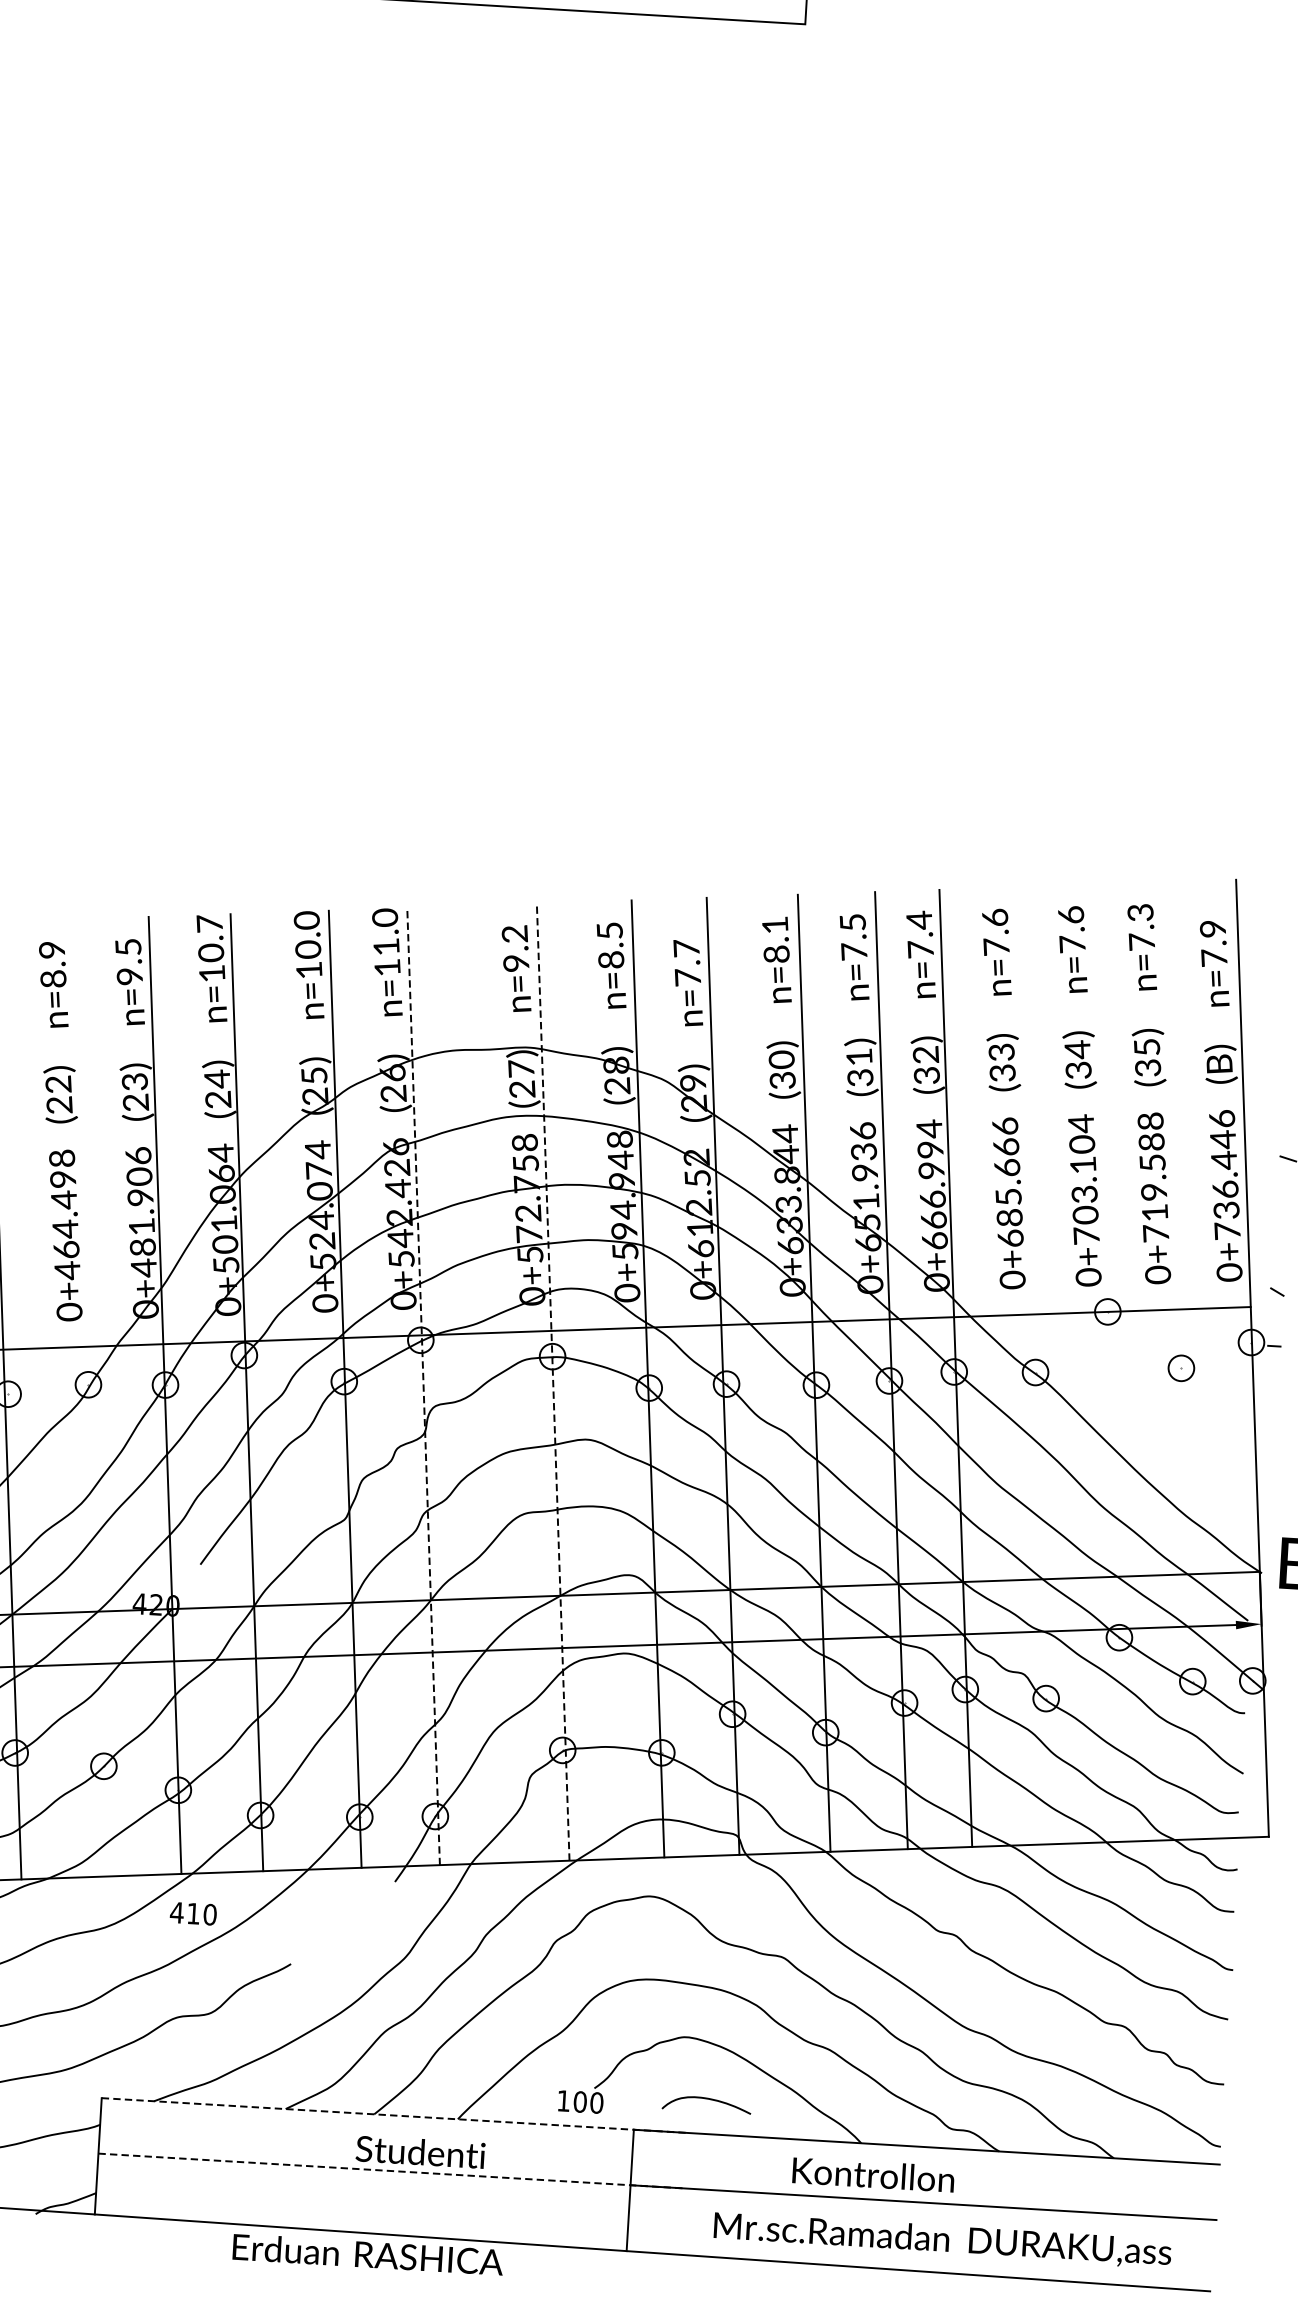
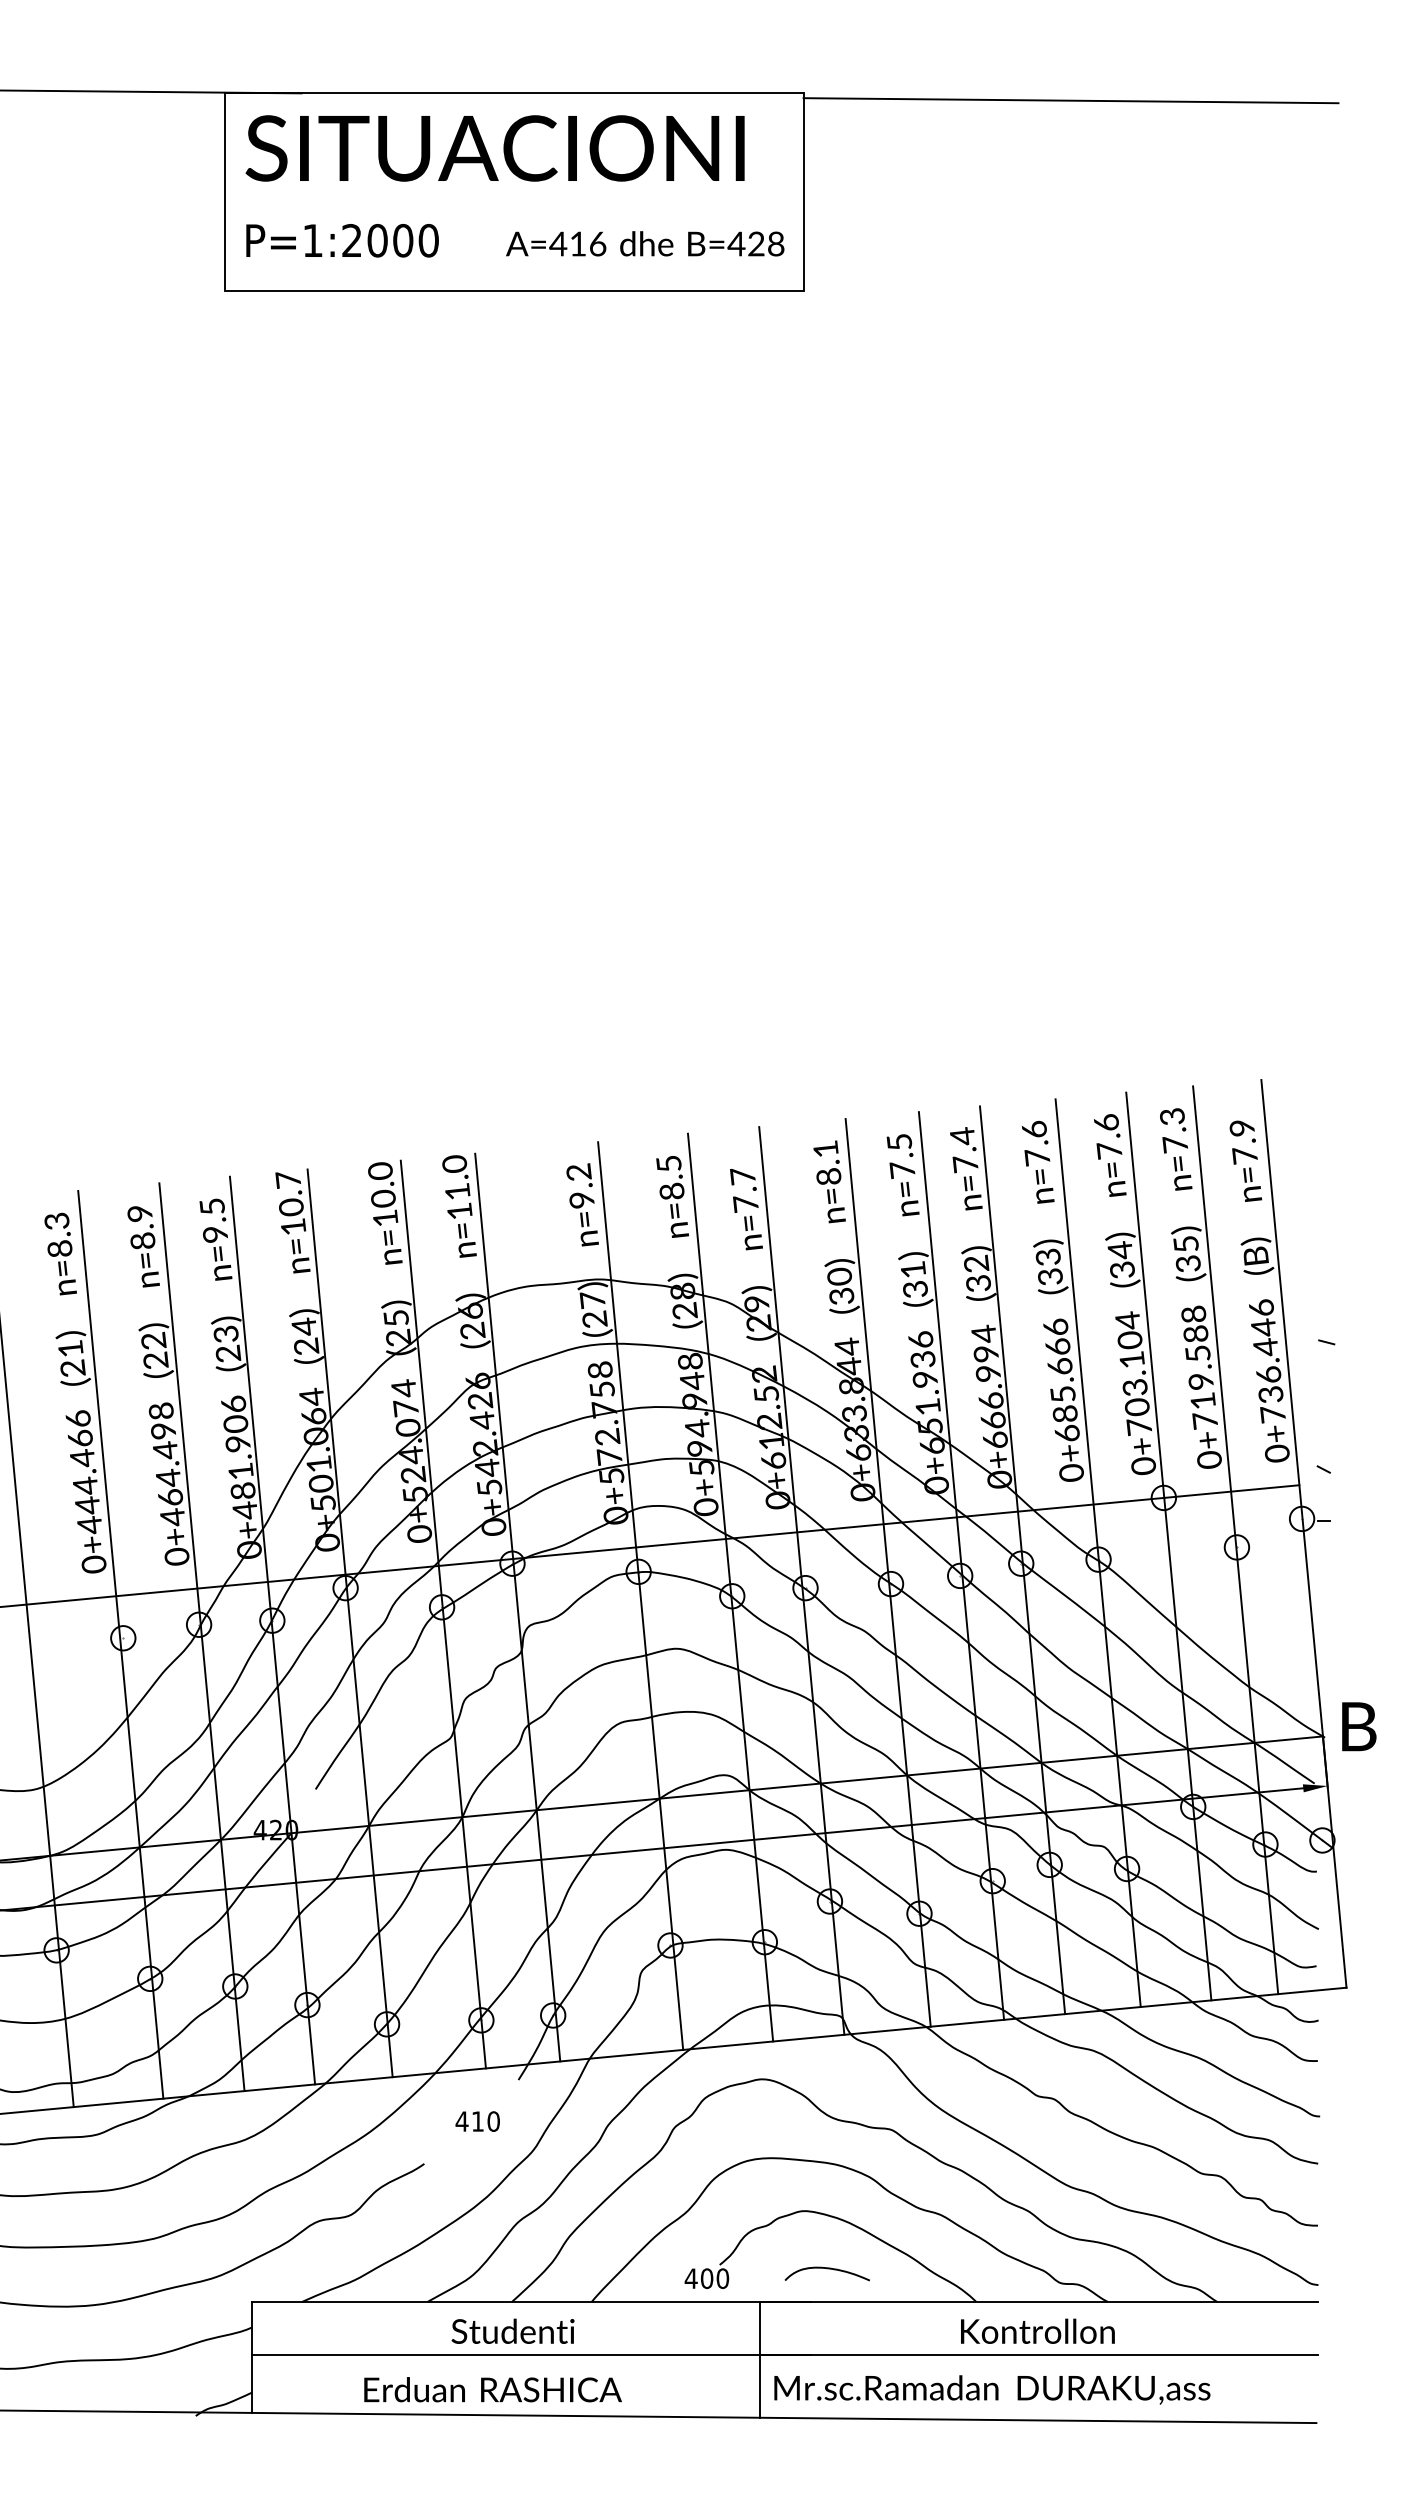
line: (1180, 1360) -> (1235, 1540), added
line: (1109, 1363) -> (1168, 1546), added
line: (1034, 1366) -> (1097, 1553), added
line: (553, 1382) -> (640, 1596), dashed -> solid
line: (423, 1386) -> (517, 1607), dashed -> solid
line: (90, 1398) -> (201, 1637), added
text: (193, 1913) -> (477, 2121), moved
text: (562, 2100) -> (690, 2278), 100 -> 400
line: (394, 2116) -> (531, 2302), dashed -> solid
text: (420, 2151) -> (512, 2330), moved
line: (391, 2170) -> (531, 2354), dashed -> solid
text: (873, 2173) -> (1037, 2330), moved
text: (942, 2240) -> (992, 2389), moved
text: (367, 2254) -> (492, 2389), moved

